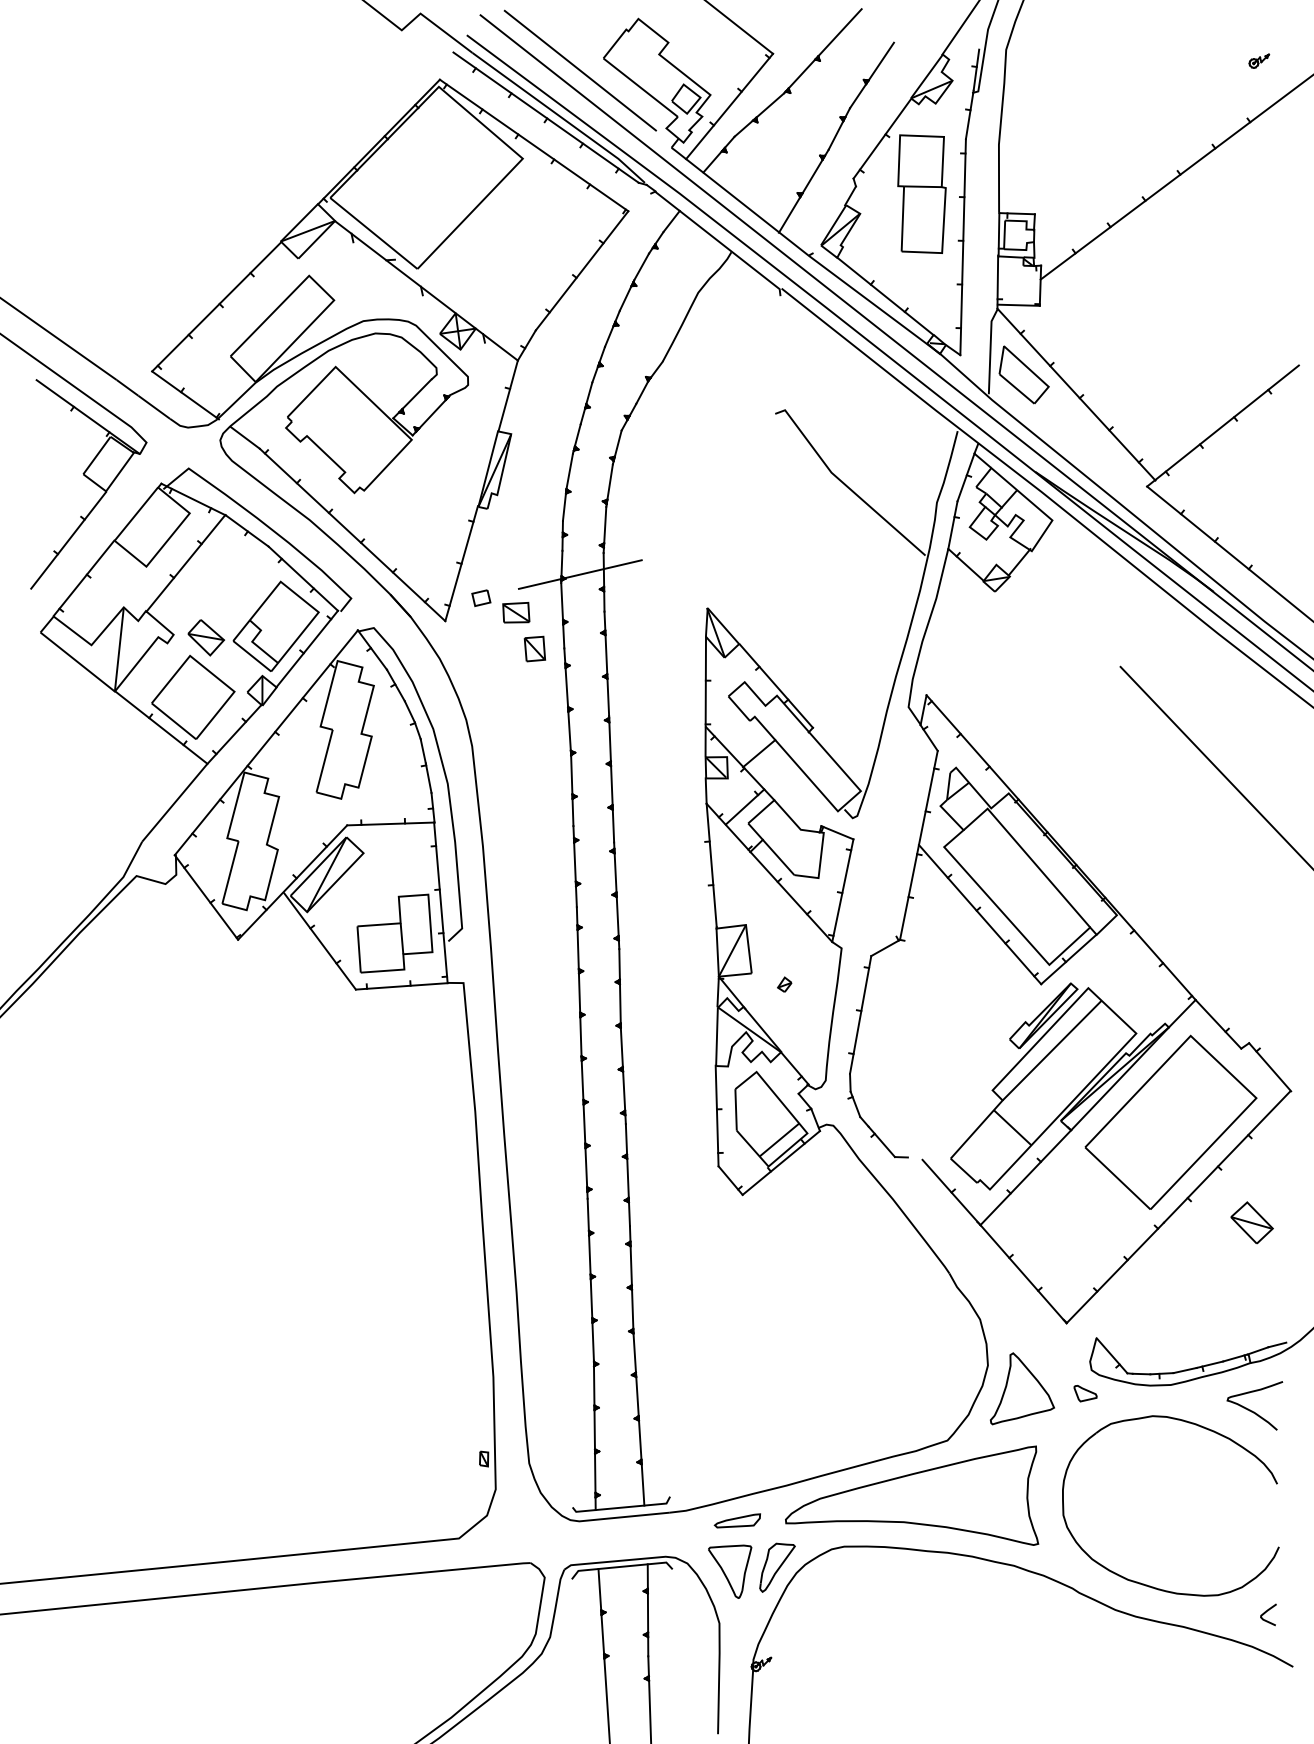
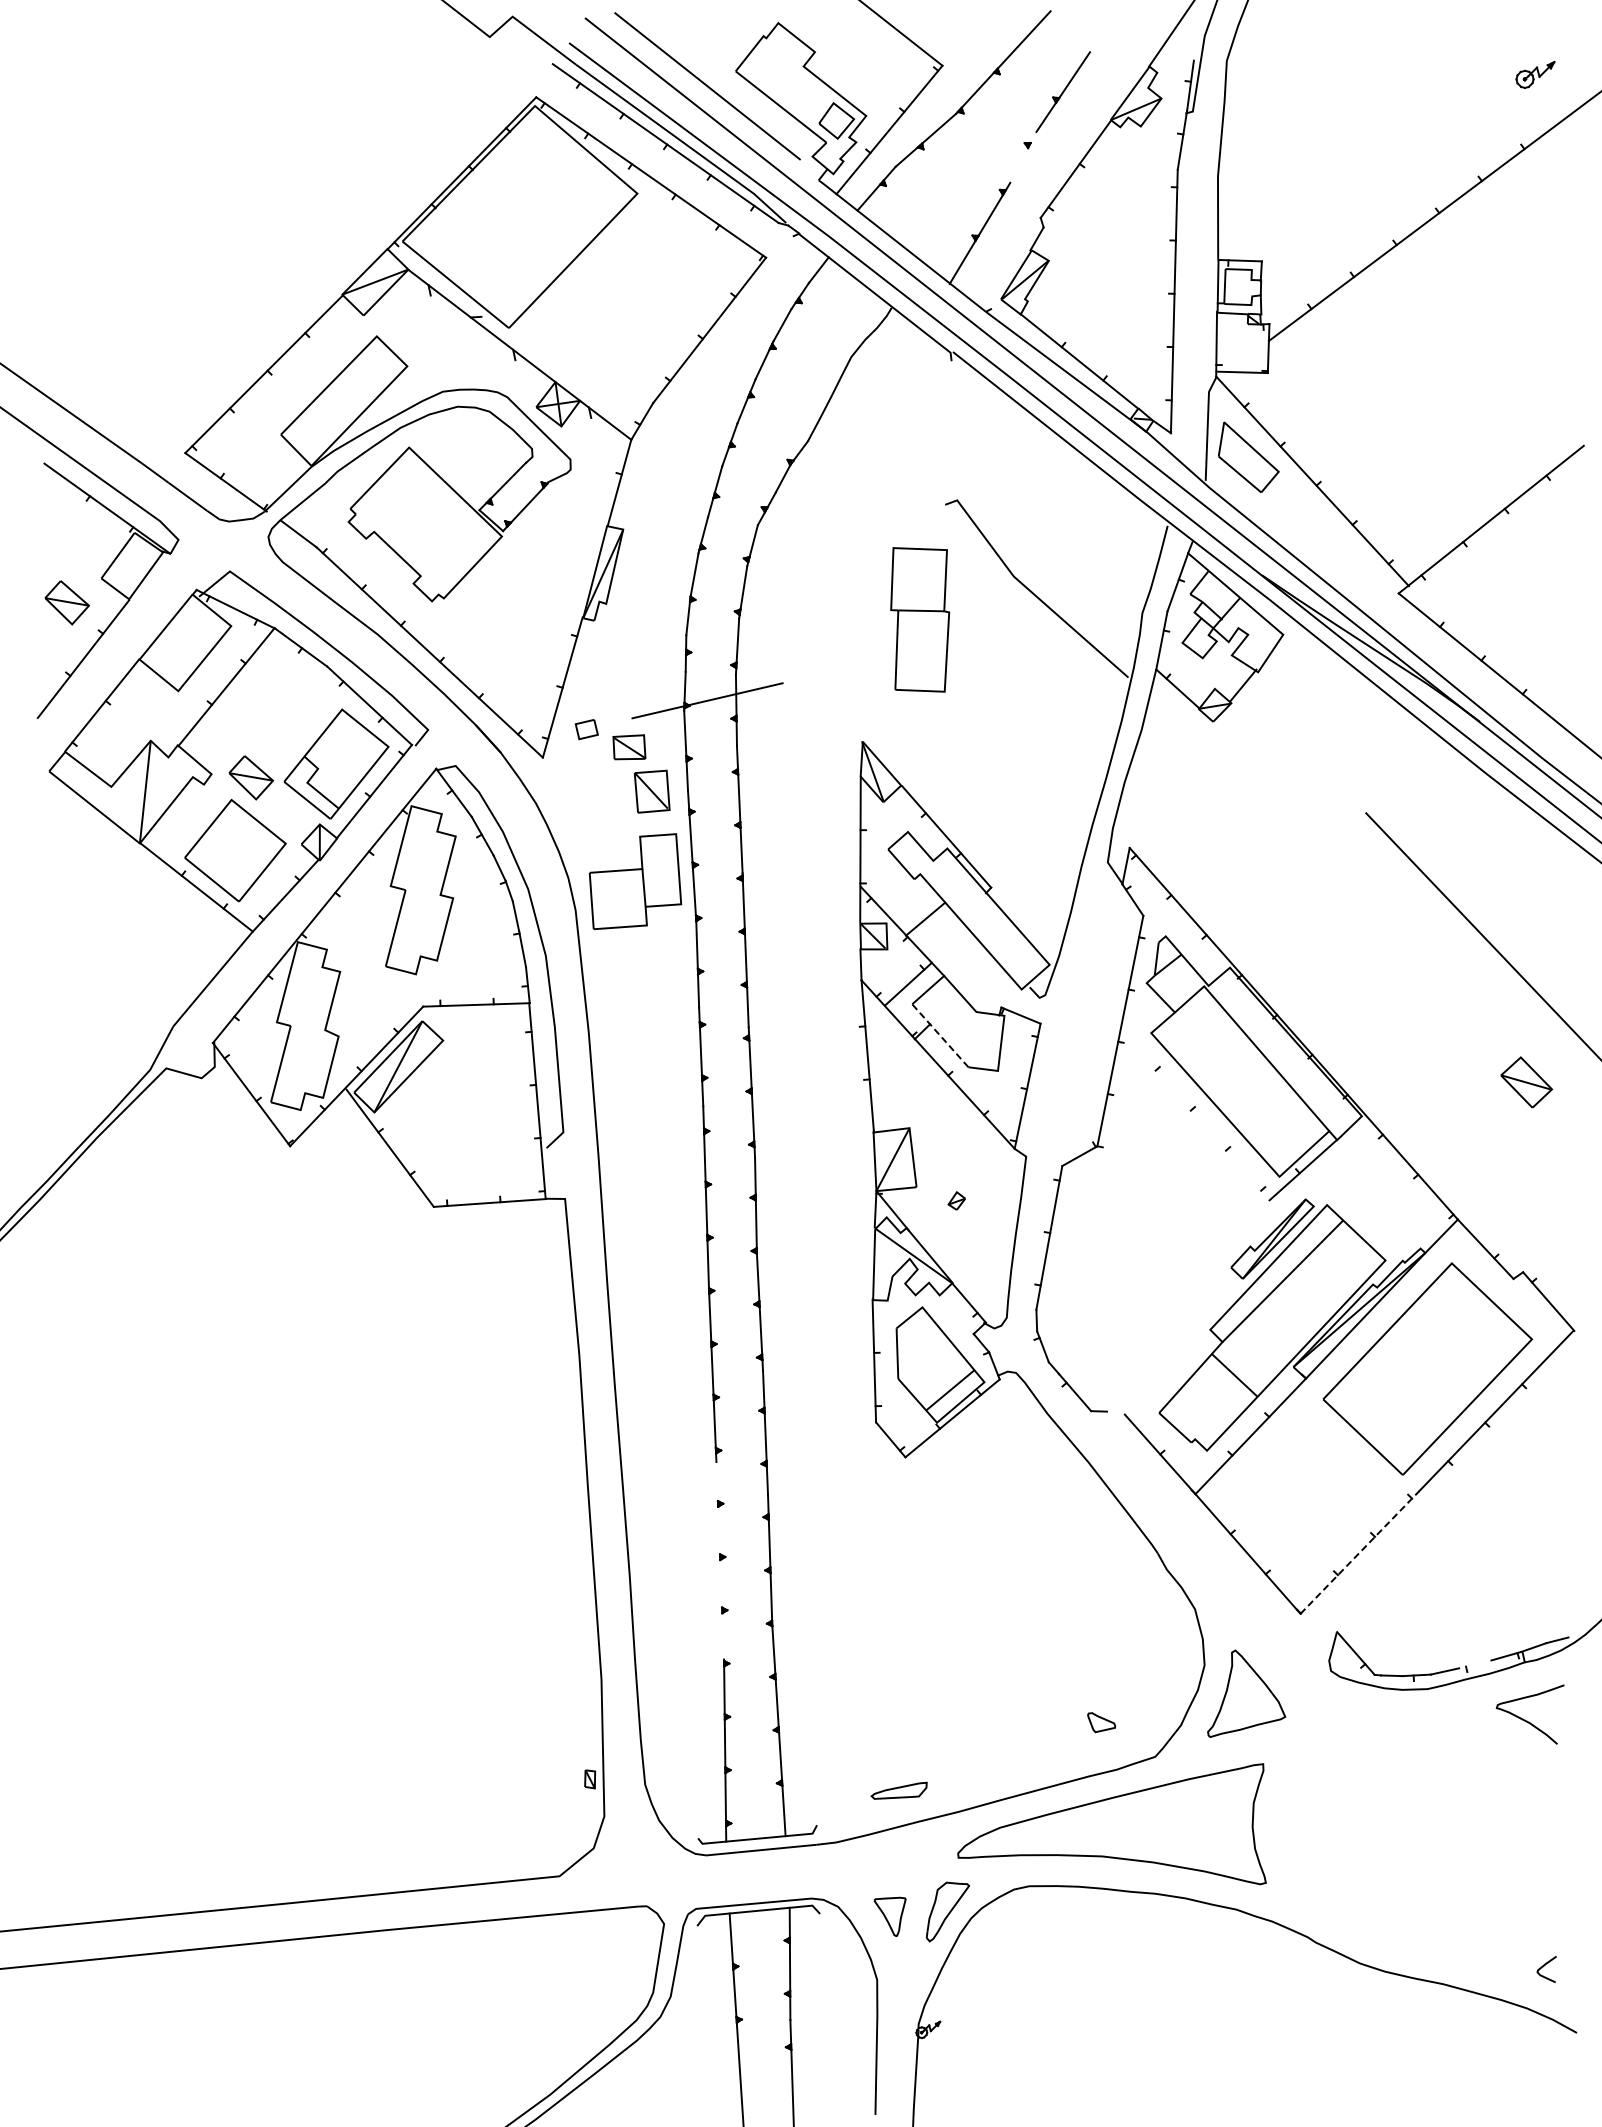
part: (1259, 61) -> (1535, 74), size x1.6
line: (839, 129) -> (1023, 157), removed
part: (922, 193) -> (920, 619), moved
part: (55, 493) -> (67, 602), added
part: (534, 648) -> (651, 791), size x1.4
line: (771, 849) -> (940, 1035), solid -> dashed
line: (979, 914) -> (1194, 1115), removed
part: (395, 933) -> (635, 881), moved
part: (1251, 1222) -> (1526, 1082), moved
line: (1115, 1272) -> (1360, 1552), solid -> dashed
line: (590, 1279) -> (720, 1560), removed
line: (1210, 1364) -> (1475, 1664), removed
part: (1085, 1393) -> (1101, 1722), moved
part: (736, 1520) -> (898, 1790), moved
part: (729, 1571) -> (889, 1916), size x0.6
part: (1146, 1584) -> (1398, 1932), removed

